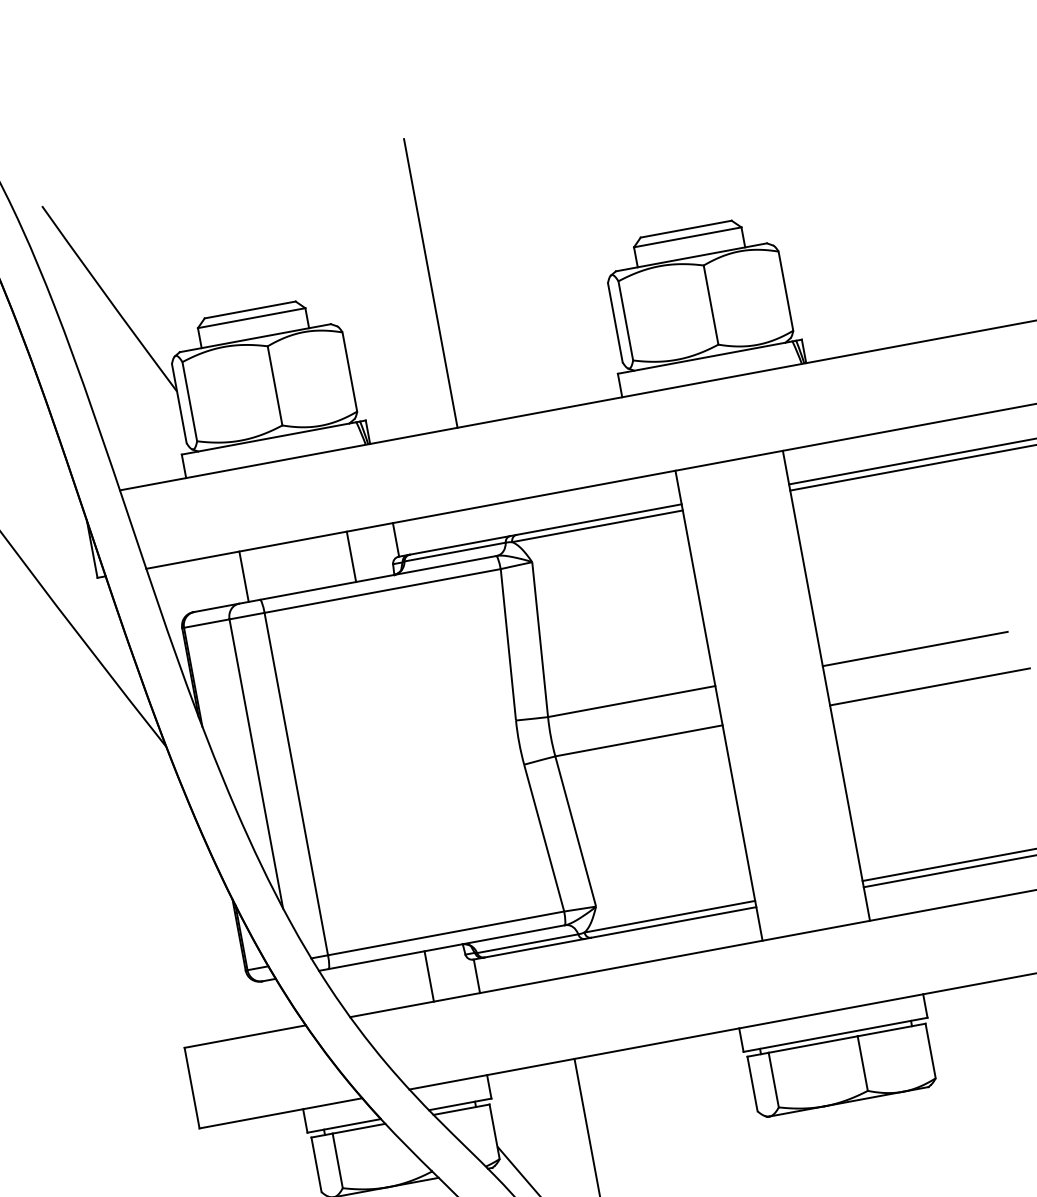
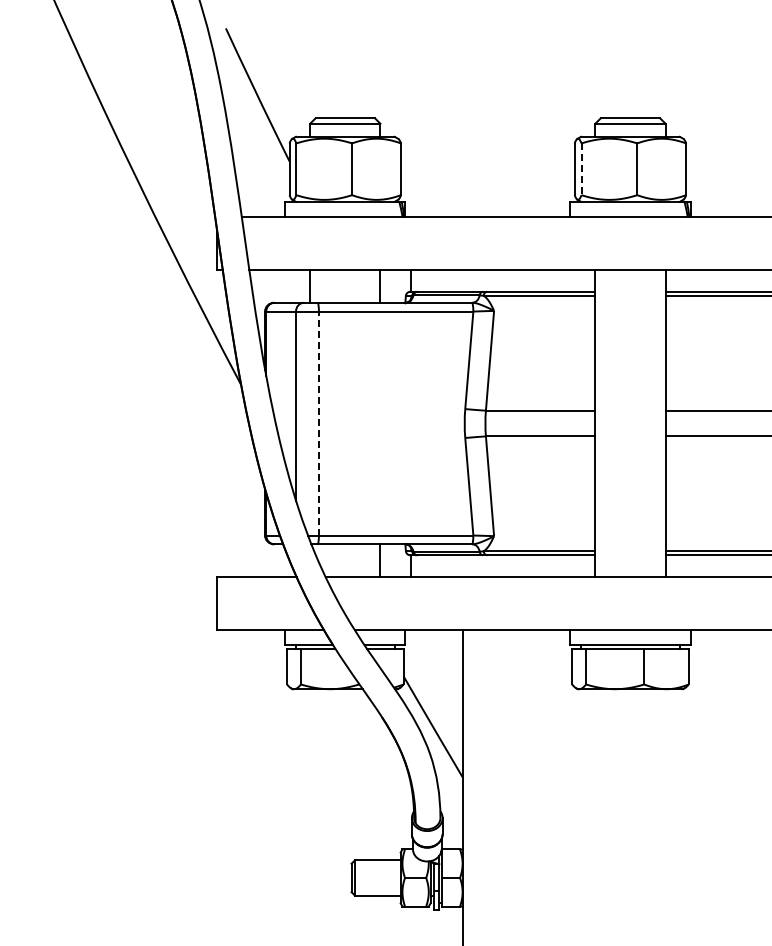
line: (430, 283) -> (462, 122), removed
line: (625, 321) -> (581, 169), solid -> dashed
line: (295, 784) -> (318, 423), solid -> dashed

